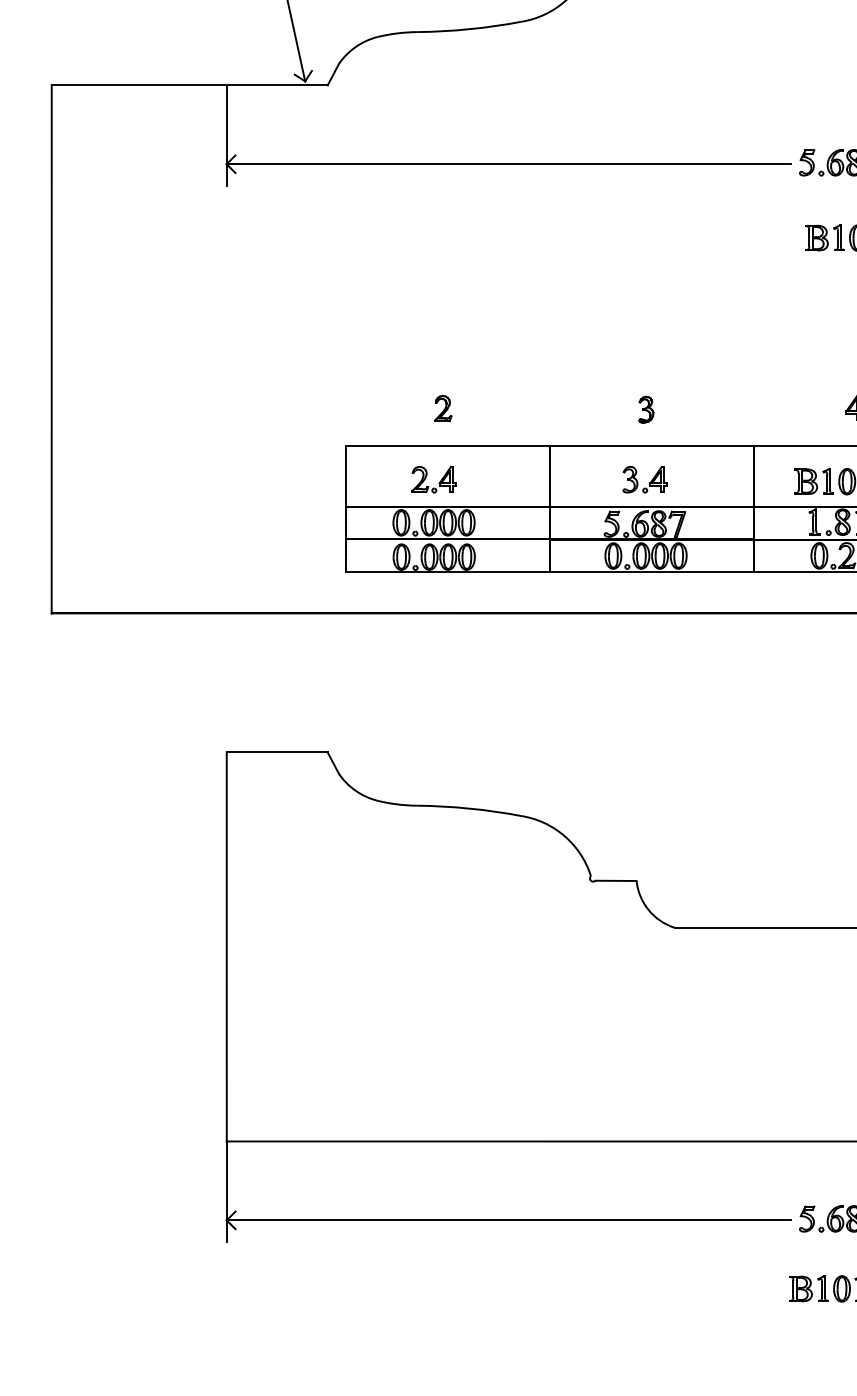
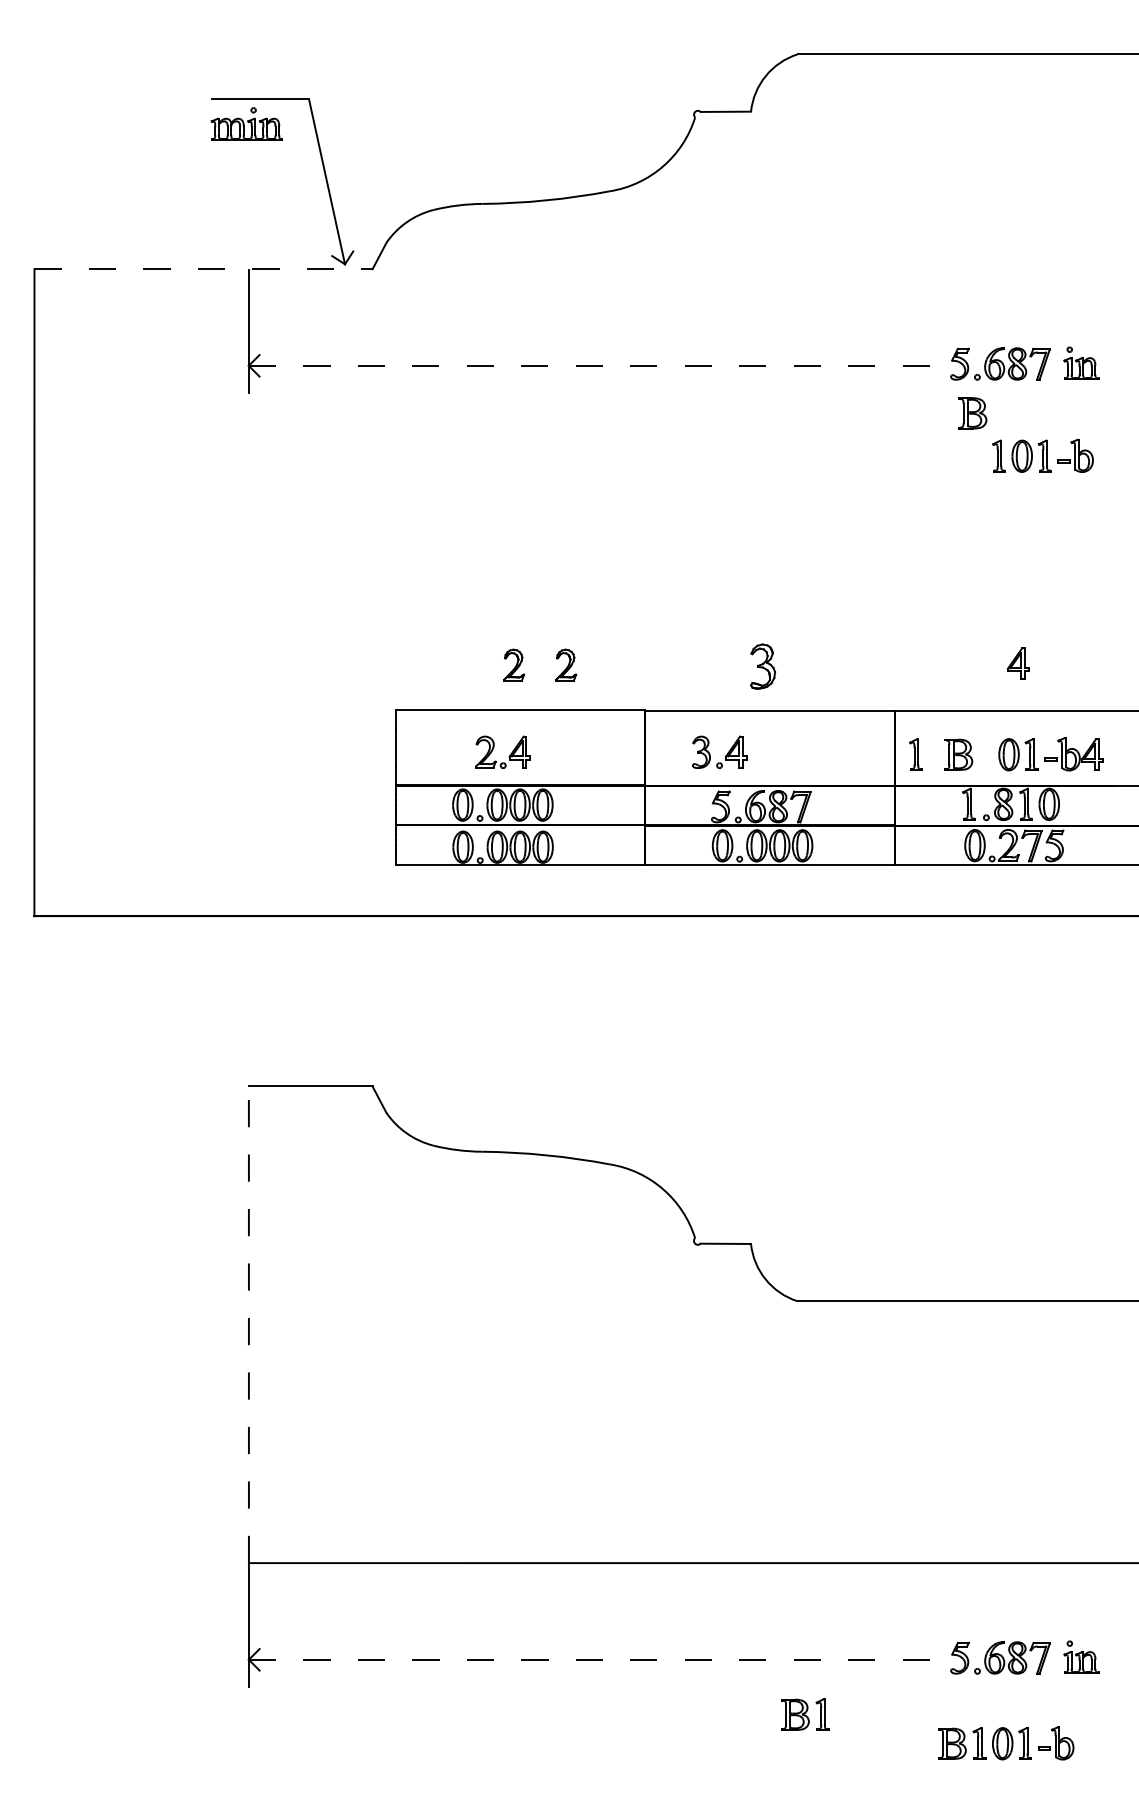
line: (190, 85) -> (204, 269), solid -> dashed
line: (508, 163) -> (594, 365), solid -> dashed
part: (816, 238) -> (972, 413), moved
part: (485, 408) -> (566, 664), added
part: (645, 409) -> (762, 666), size x1.4
part: (827, 481) -> (915, 754), moved
part: (650, 482) -> (725, 755), moved
line: (226, 946) -> (248, 1324), solid -> dashed
line: (508, 1220) -> (594, 1659), solid -> dashed
part: (681, 1265) -> (805, 1714), added

